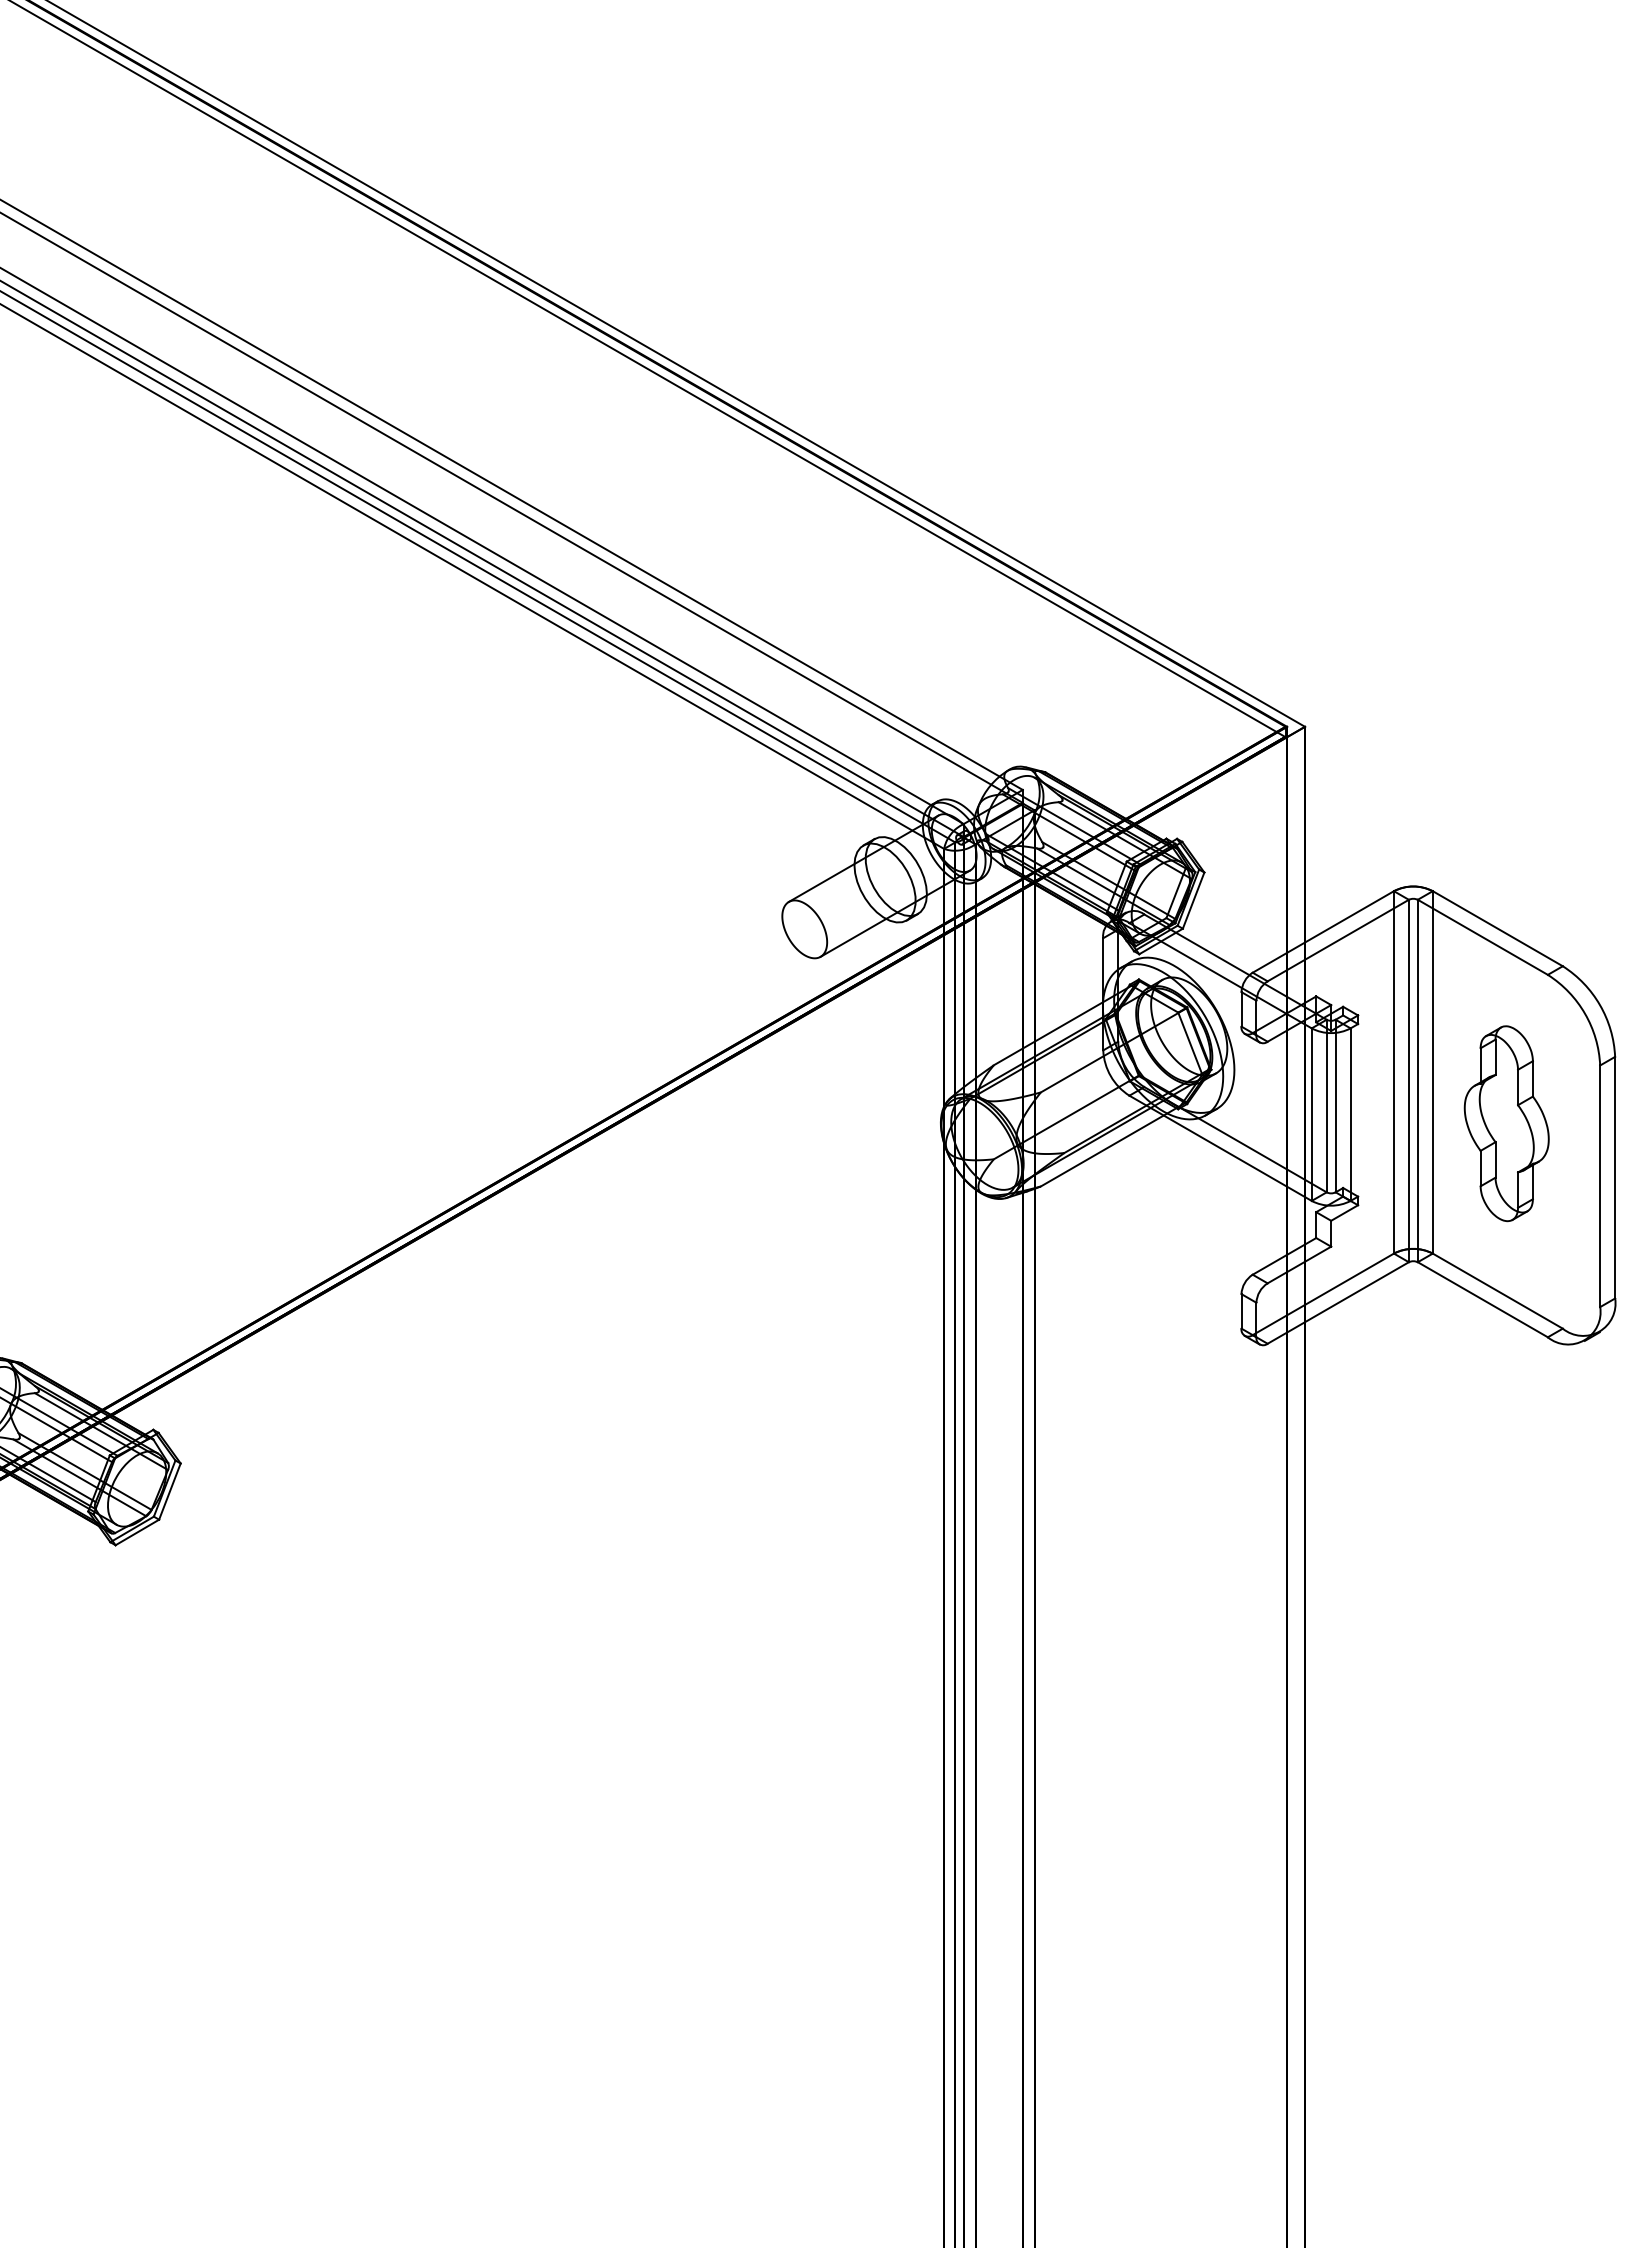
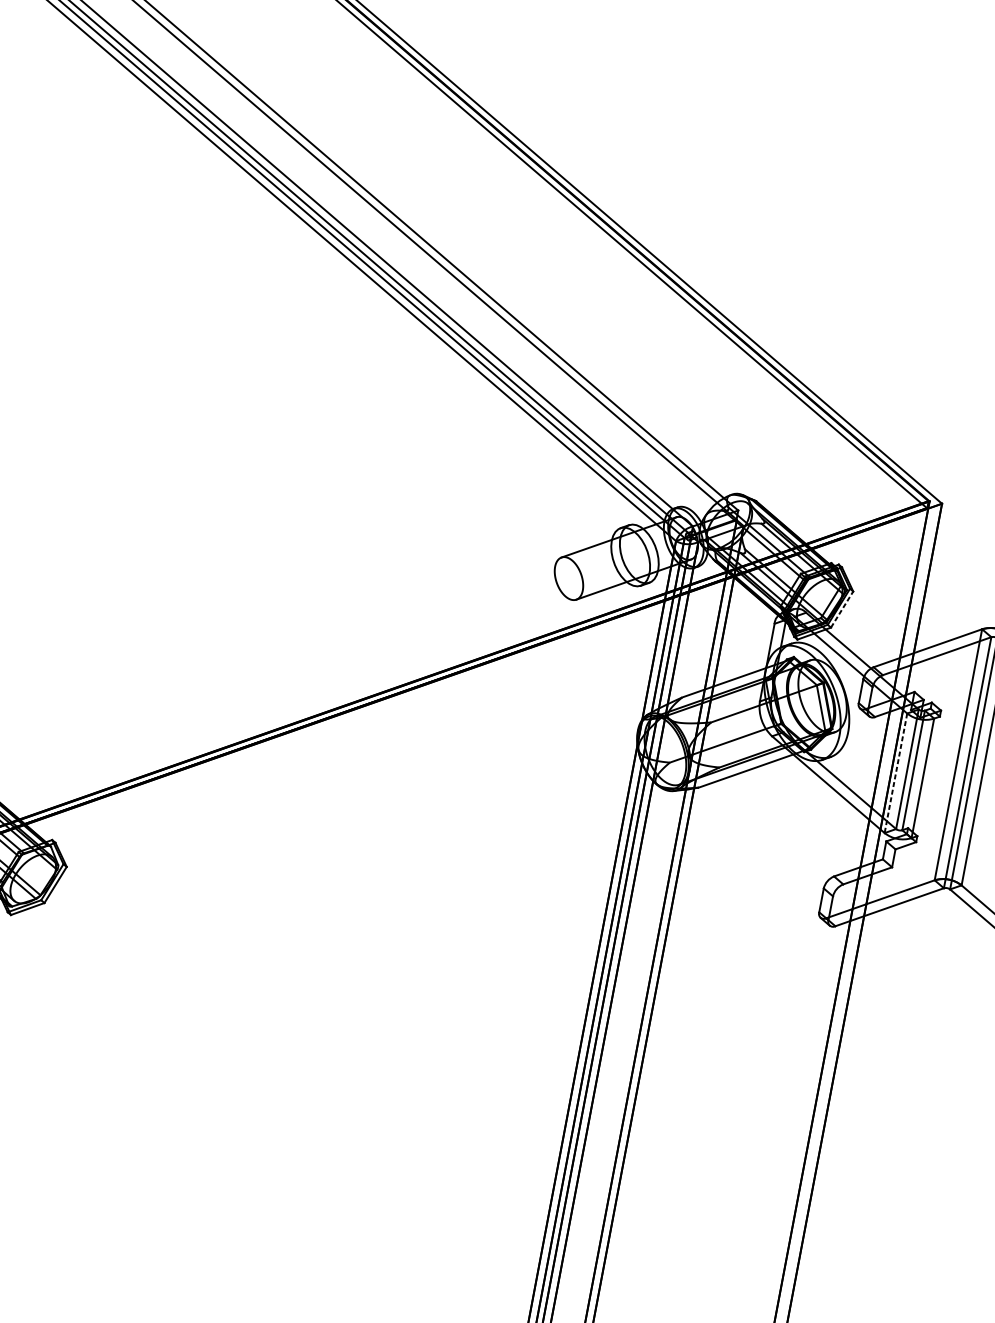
line: (1193, 900) -> (842, 609), solid -> dashed
line: (1311, 1115) -> (895, 773), solid -> dashed

